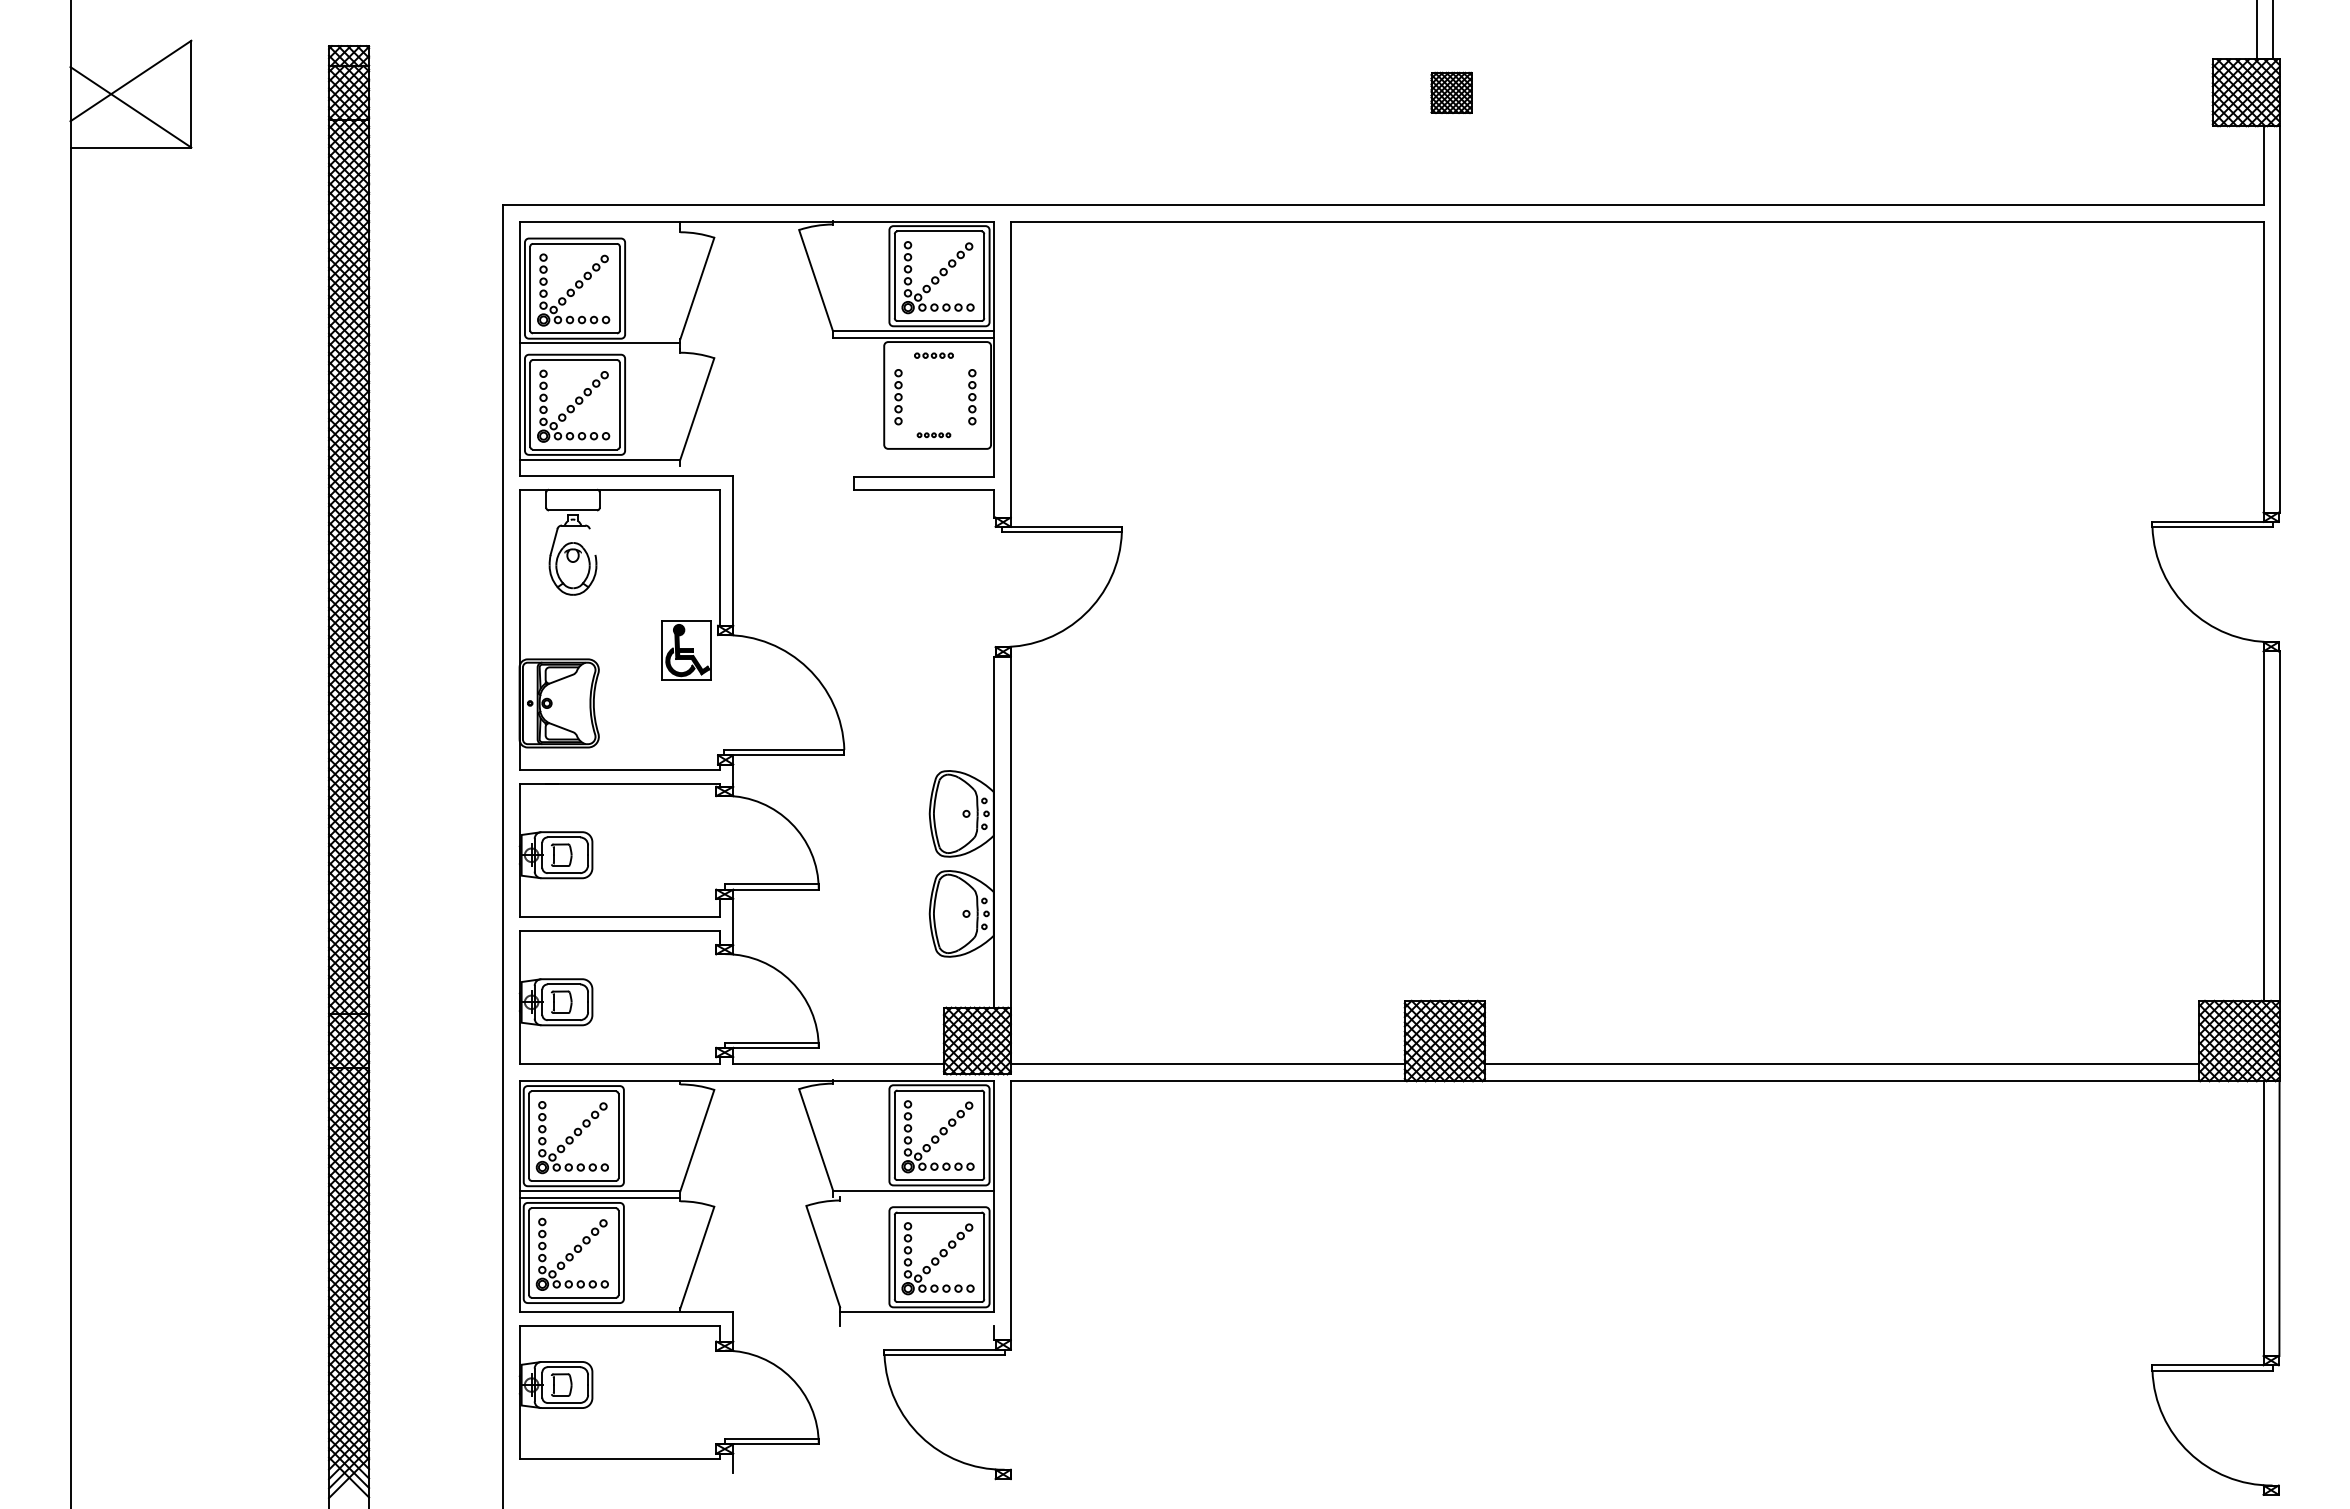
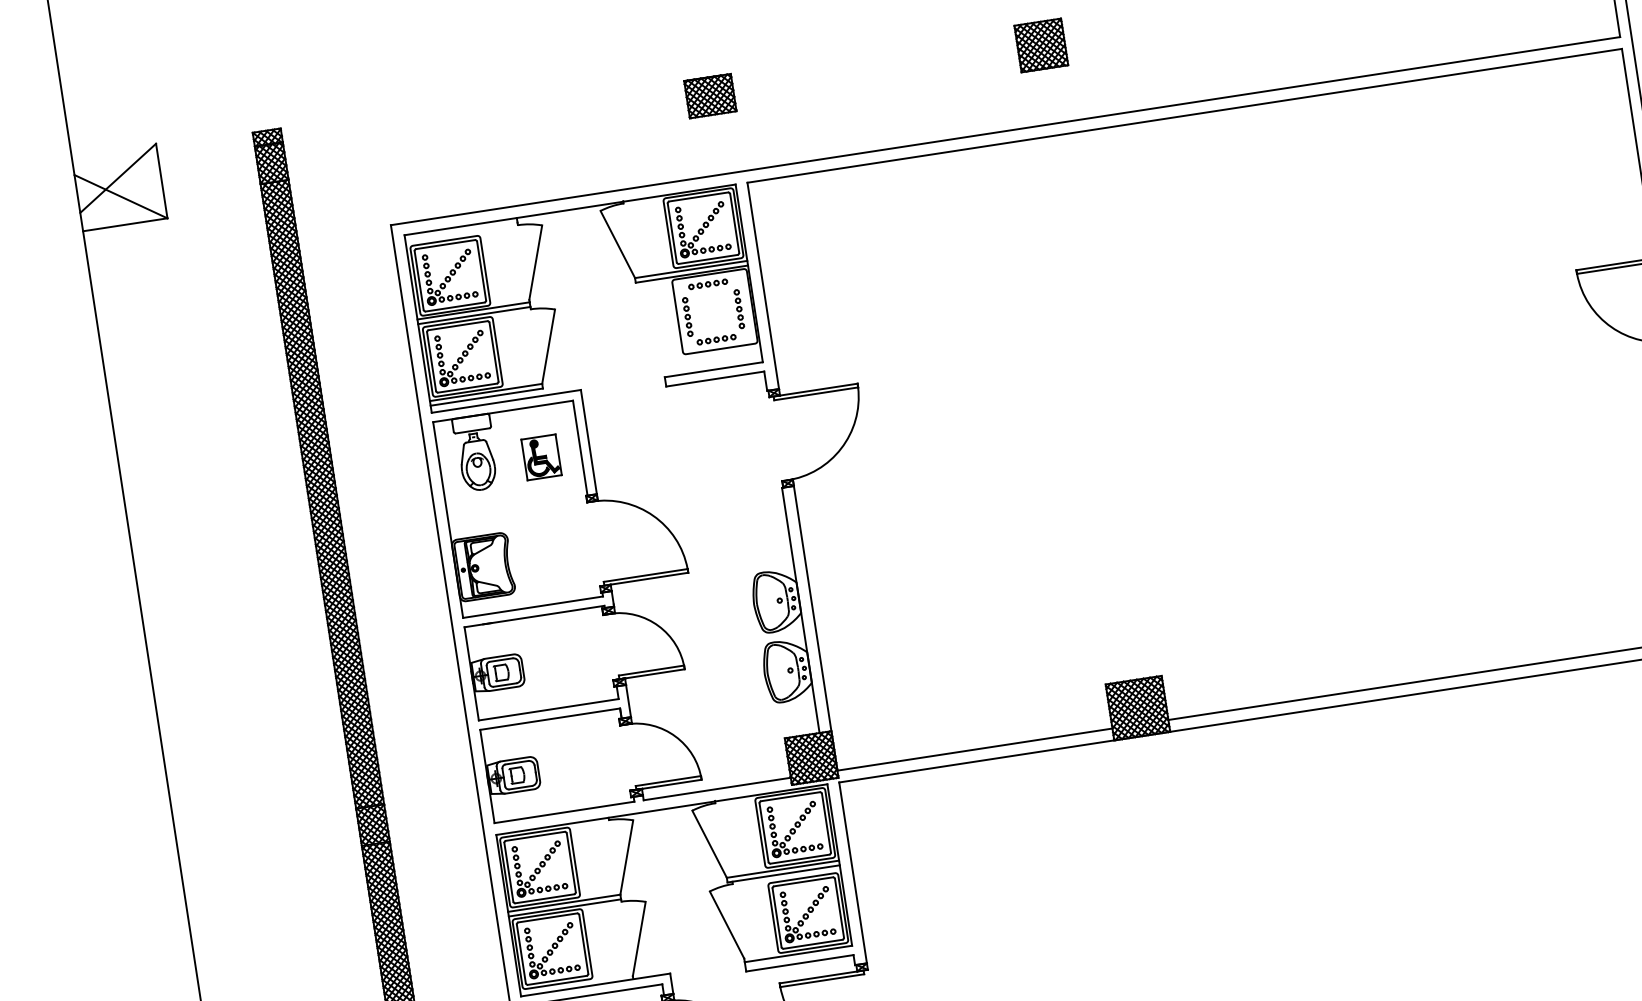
part: (976, 92) -> (709, 96), added
part: (1451, 92) -> (1041, 45), size x1.67
line: (599, 349) -> (473, 315), added
part: (933, 355) -> (707, 284), size x1.43
part: (933, 435) -> (716, 340), size x1.67
line: (599, 466) -> (486, 397), added
line: (592, 541) -> (489, 450), added
part: (686, 650) -> (541, 457), moved
line: (913, 1197) -> (783, 874), added
line: (916, 1325) -> (799, 963), added

